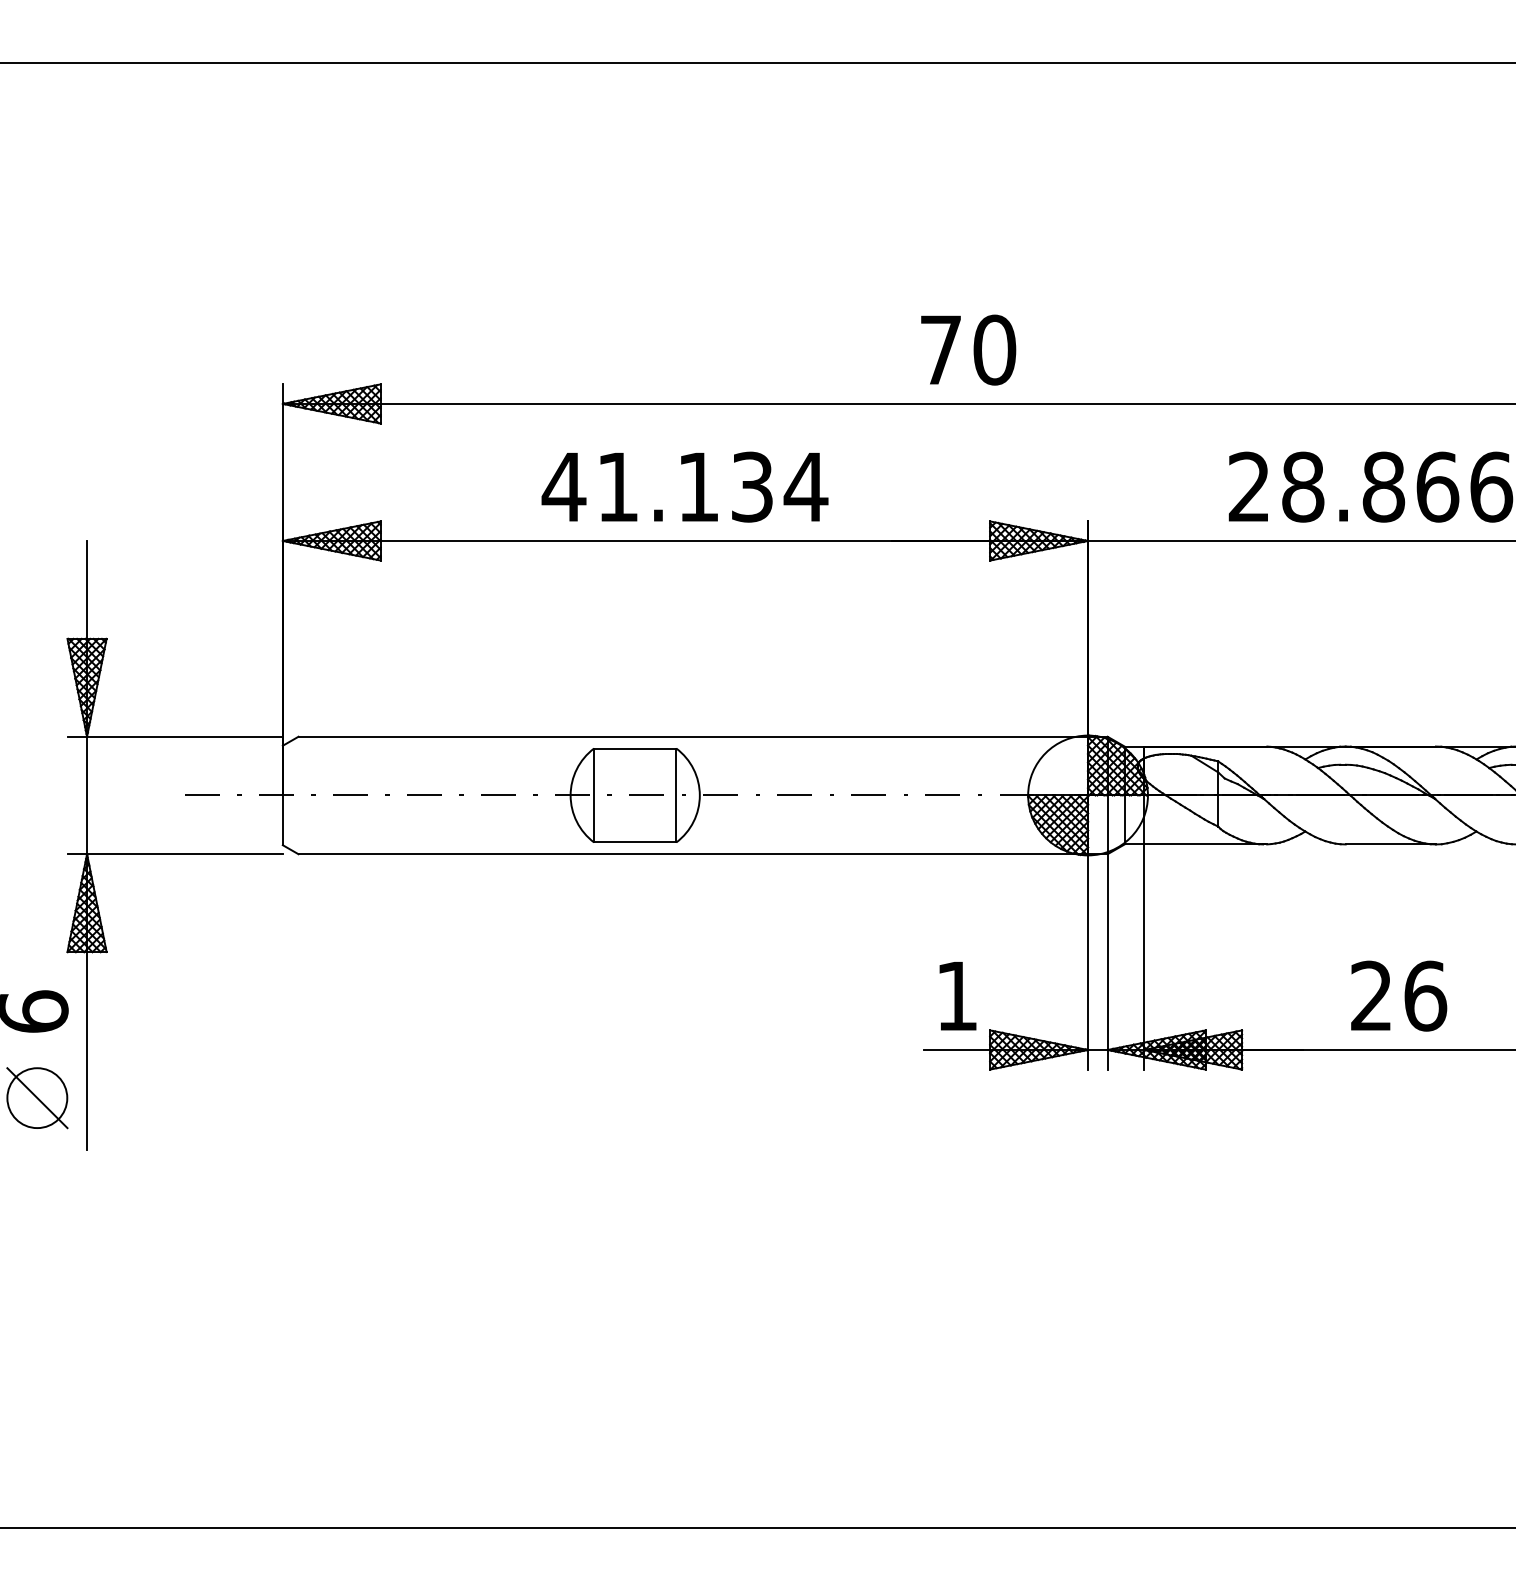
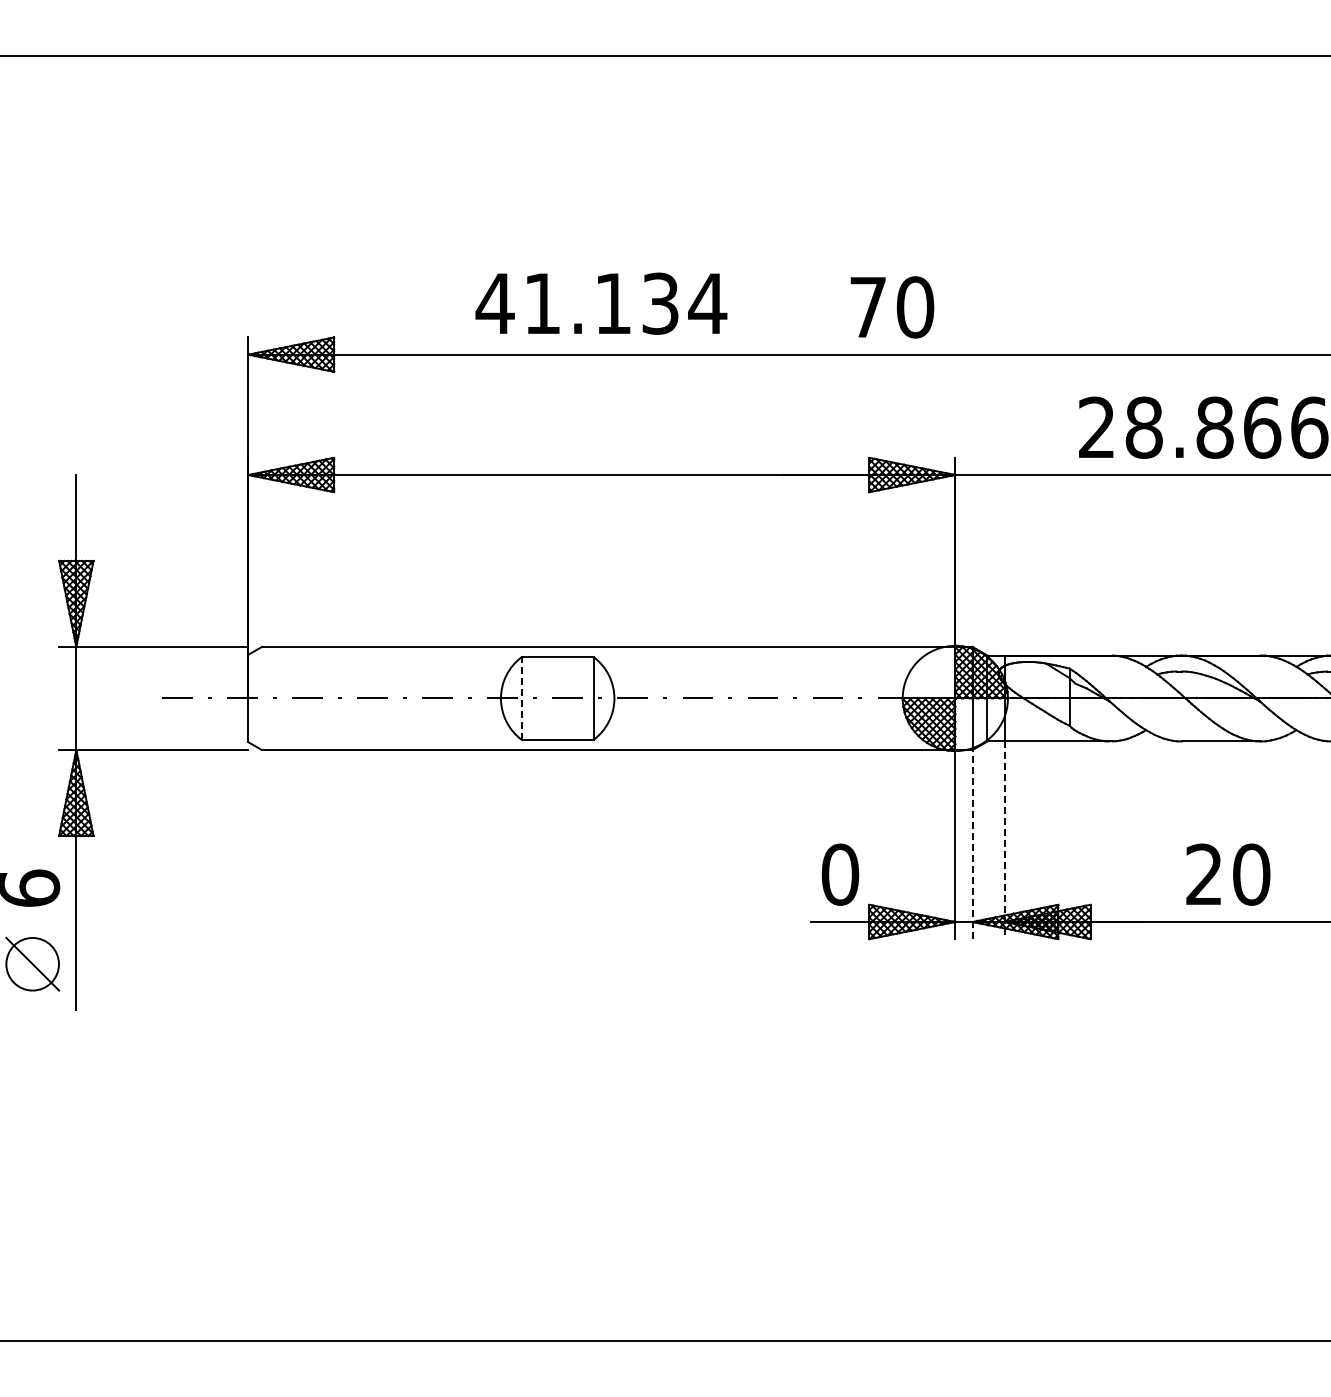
text: (968, 350) -> (892, 307), moved
text: (685, 486) -> (601, 303), moved
line: (594, 795) -> (521, 698), solid -> dashed
line: (1144, 957) -> (1004, 840), solid -> dashed
line: (1107, 961) -> (972, 844), solid -> dashed
text: (957, 995) -> (840, 874), 1 -> 0
text: (1425, 995) -> (1251, 874), 26 -> 20

